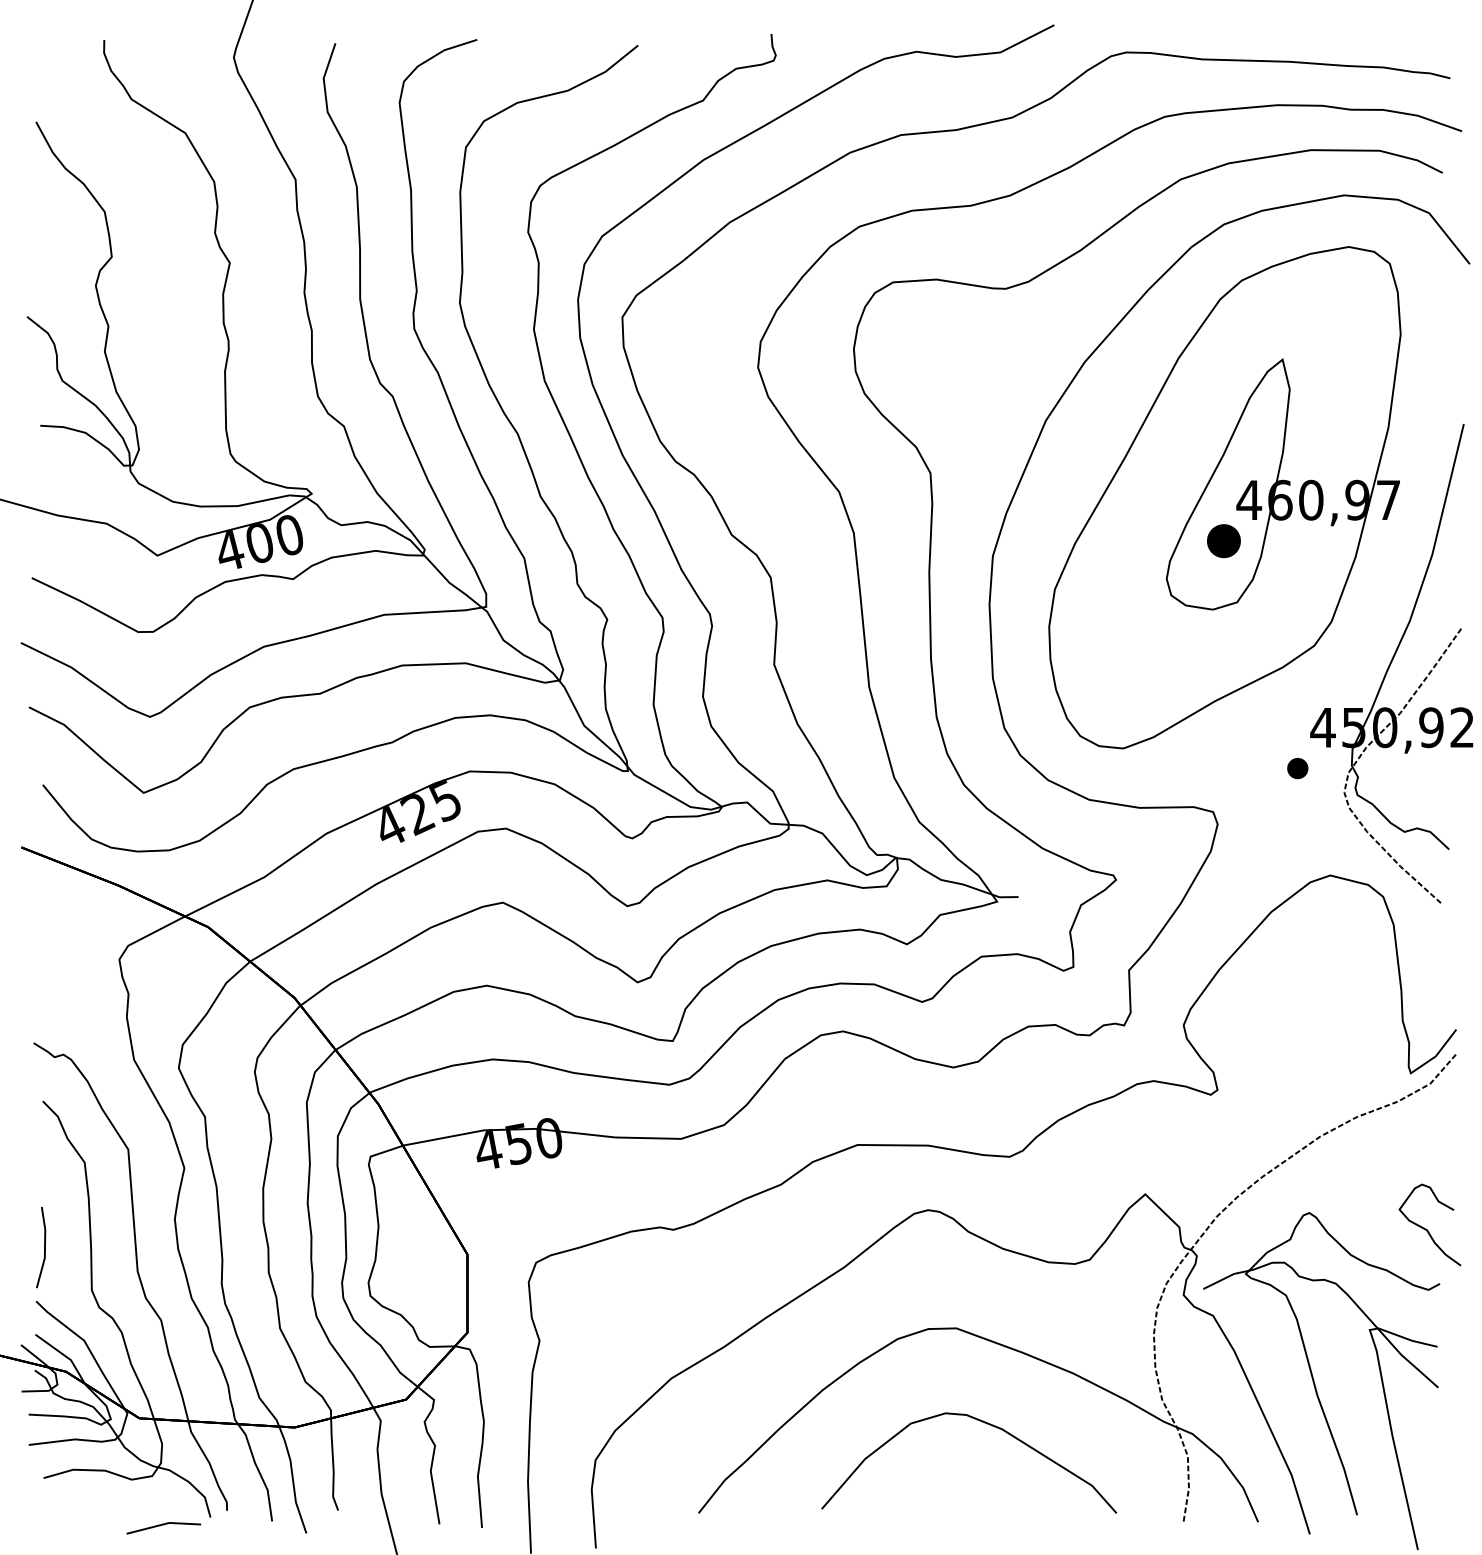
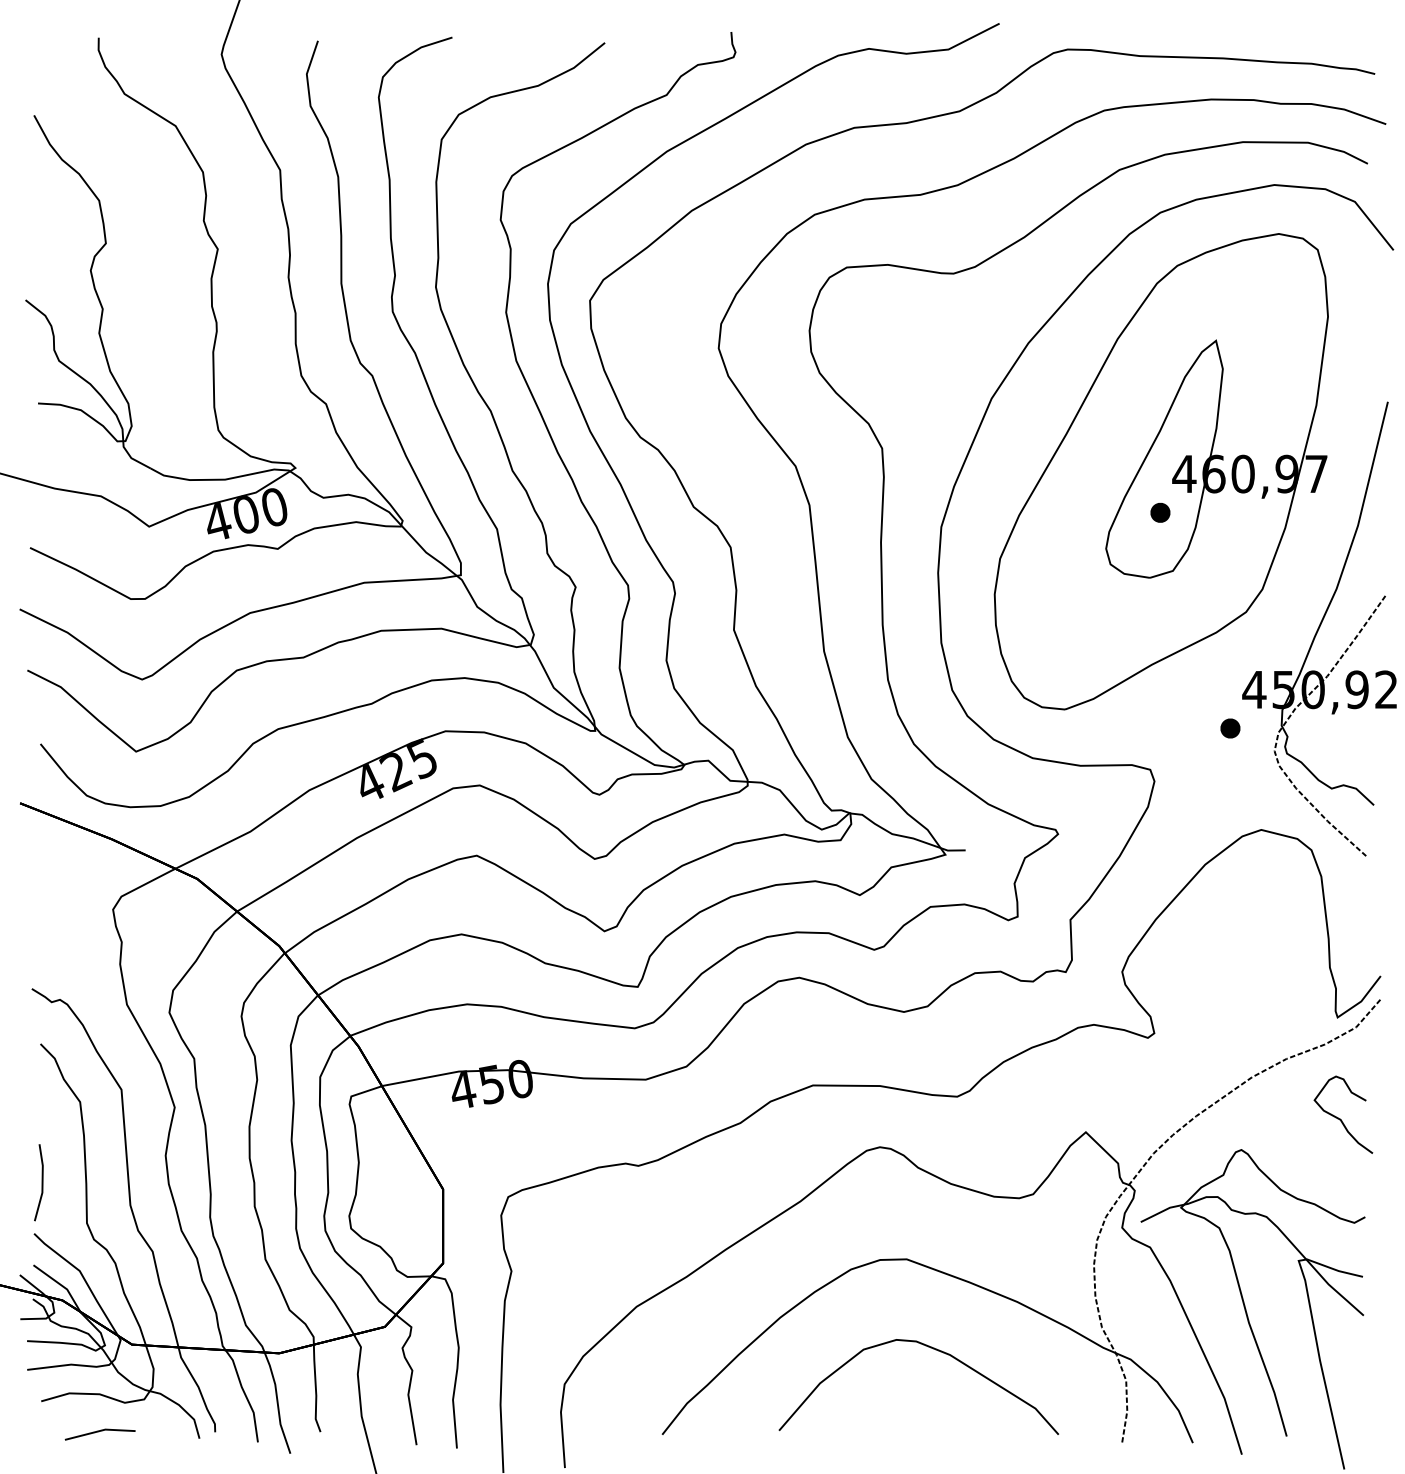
part: (1223, 540) -> (1160, 512), size x0.62
curve: (1426, 1228) -> (1340, 1118), moved
line: (163, 1525) -> (99, 1432), moved

